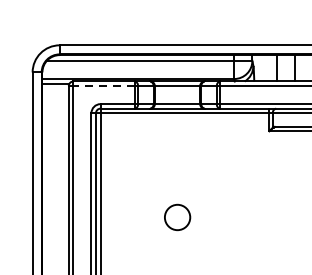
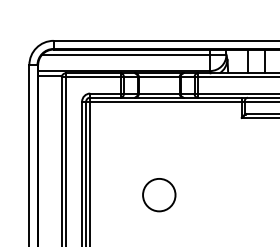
line: (104, 86) -> (93, 77), dashed -> solid
circle: (177, 217) -> (159, 195), size x1.43

